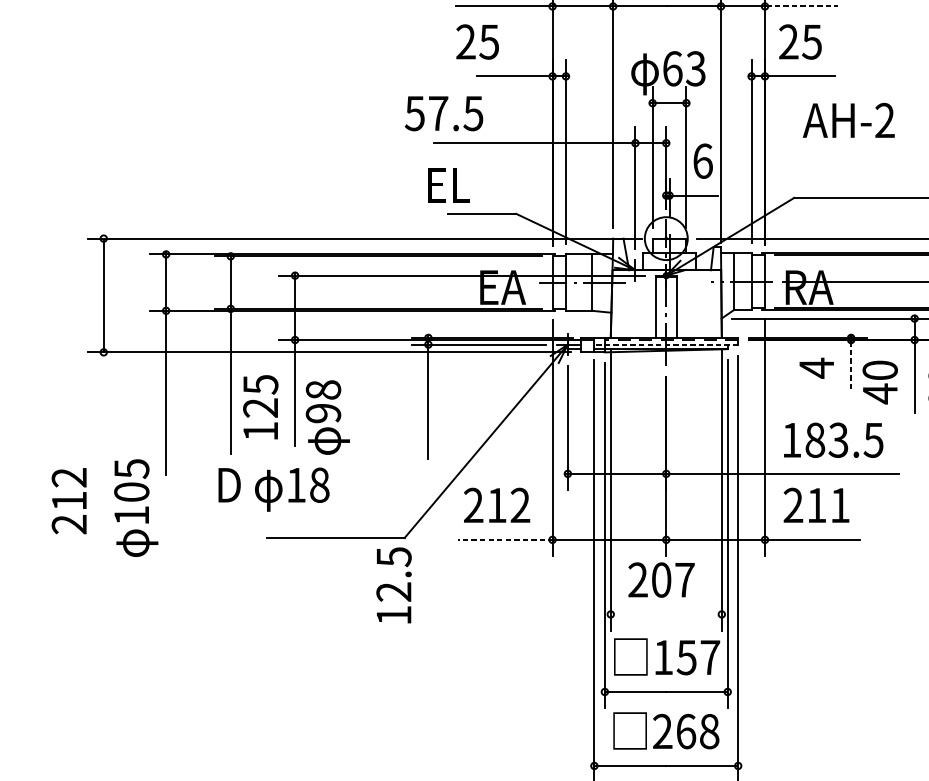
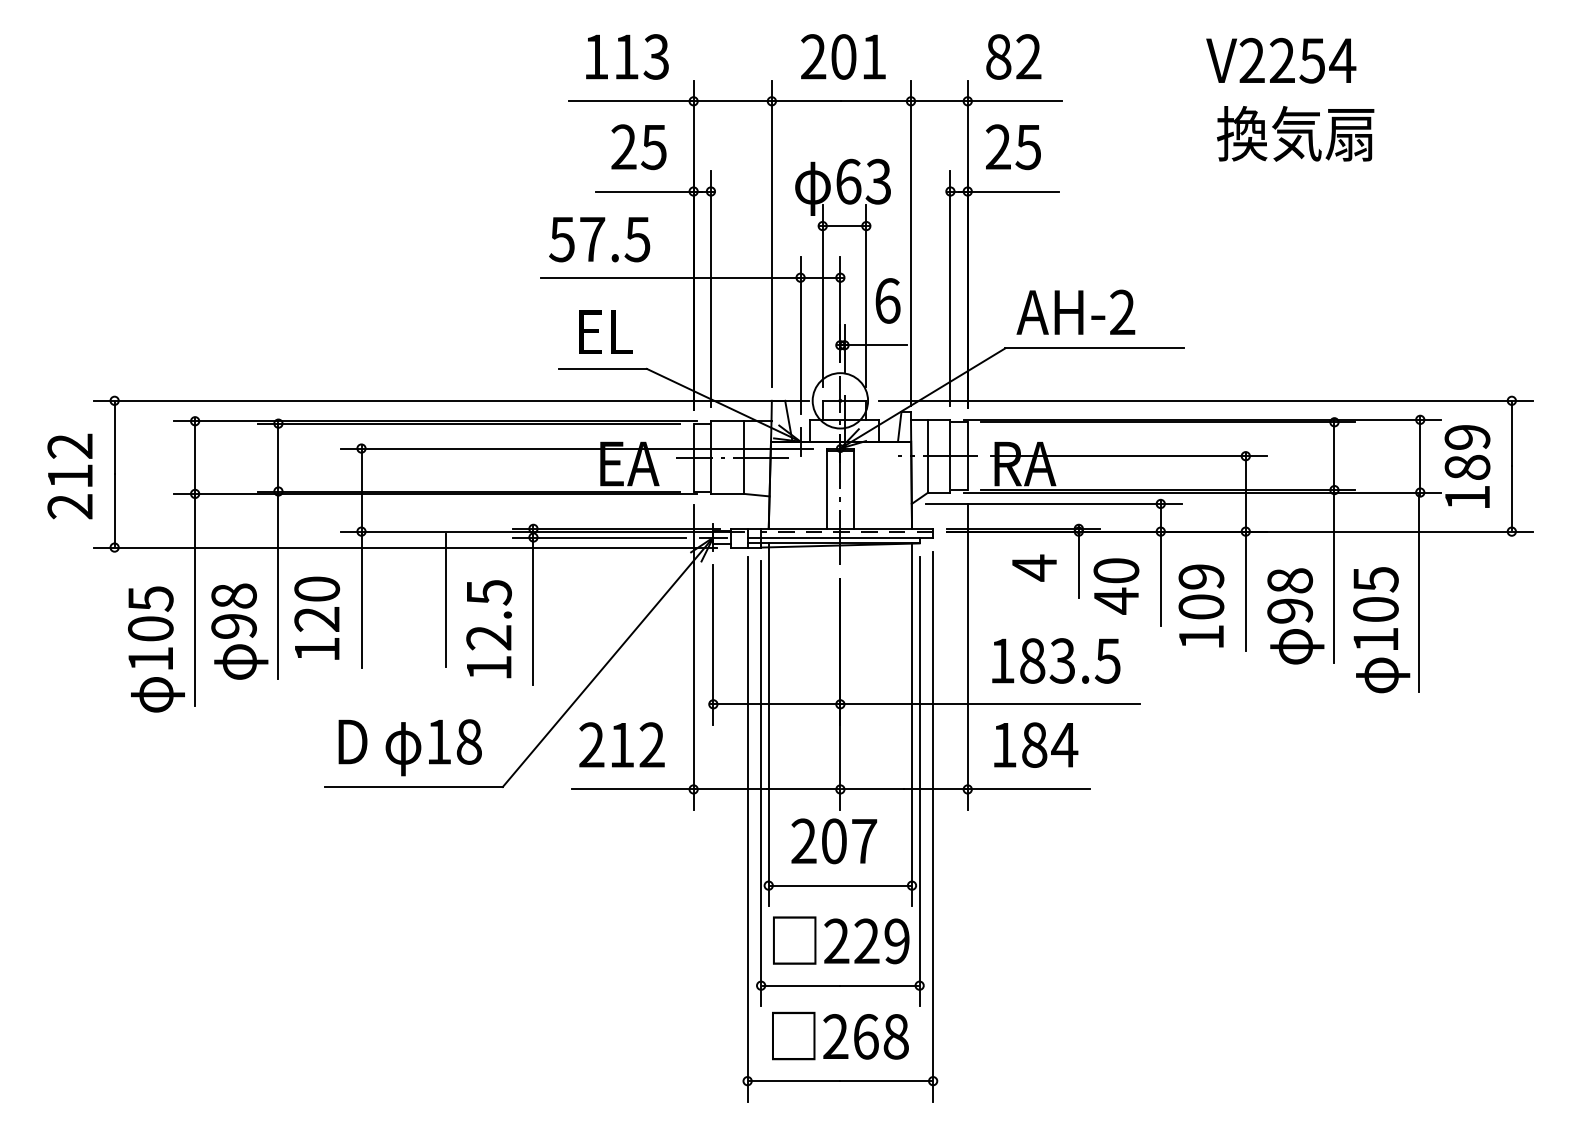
line: (802, 6) -> (1015, 101), dashed -> solid
text: (477, 42) -> (638, 147), moved
text: (443, 113) -> (599, 239), moved
text: (848, 119) -> (1075, 311), moved
text: (448, 184) -> (605, 331), moved
line: (666, 344) -> (840, 537), dashed -> solid
line: (850, 366) -> (1078, 565), dashed -> solid
text: (260, 384) -> (316, 589), 125 -> 120
line: (360, 393) -> (445, 600), added
text: (327, 417) -> (239, 631), moved
text: (273, 489) -> (409, 747), moved
text: (68, 501) -> (69, 476), moved
text: (816, 505) -> (1034, 744), 211 -> 184
text: (136, 508) -> (156, 649), moved
line: (505, 539) -> (633, 789), dashed -> solid
text: (393, 585) -> (488, 629), moved
line: (666, 614) -> (840, 885), added
text: (686, 657) -> (866, 941), 157 -> 229

